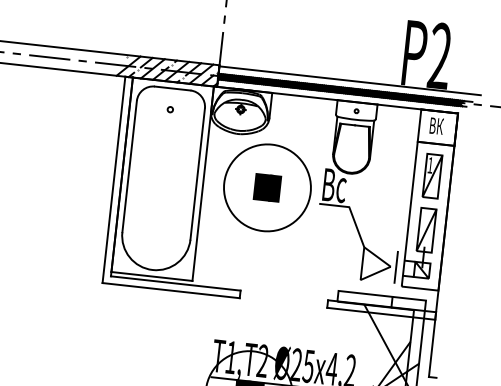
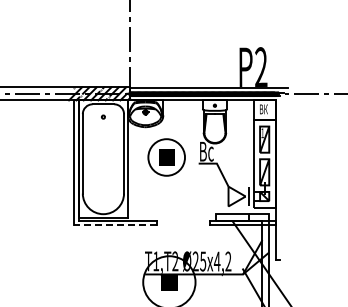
circle: (267, 187) -> (166, 157), size x0.7
line: (170, 290) -> (115, 225), solid -> dashed

